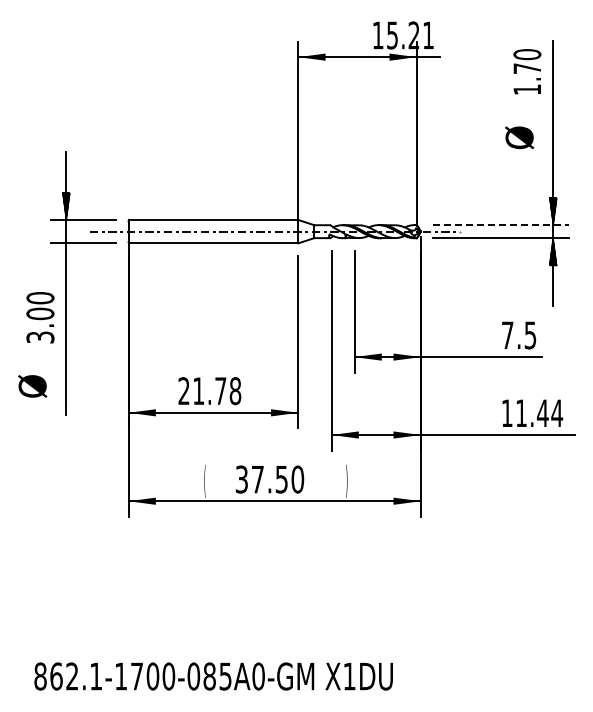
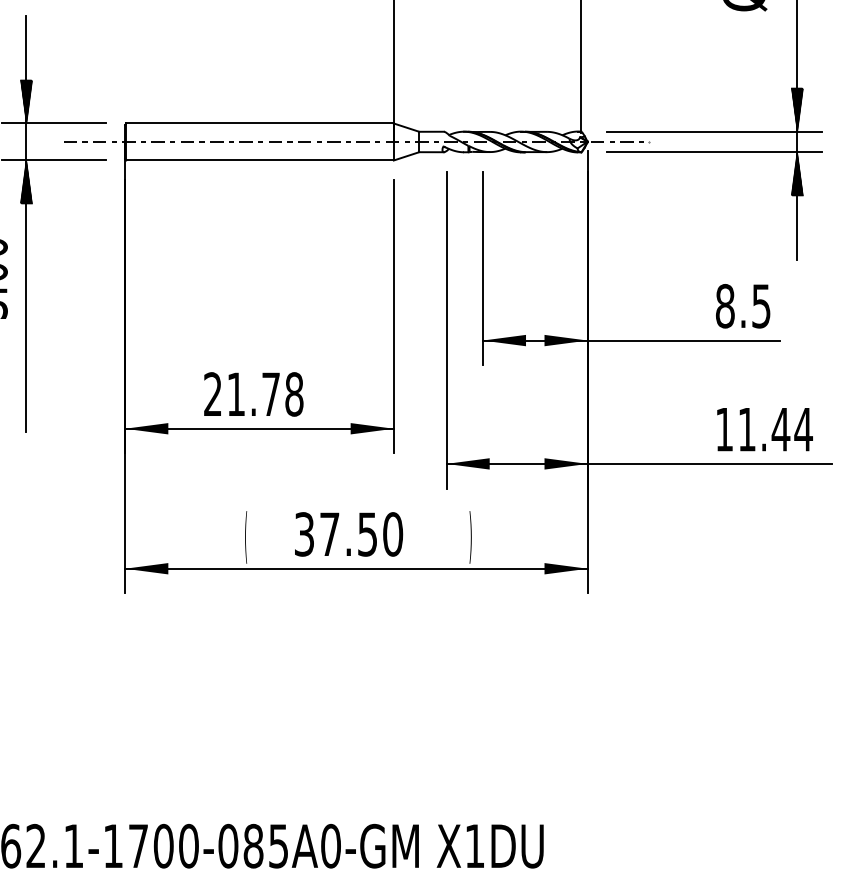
line: (500, 225) -> (713, 132), dashed -> solid
hatch: (65, 256) -> (25, 181), added
text: (507, 335) -> (724, 306), 7.5 -> 8.5

